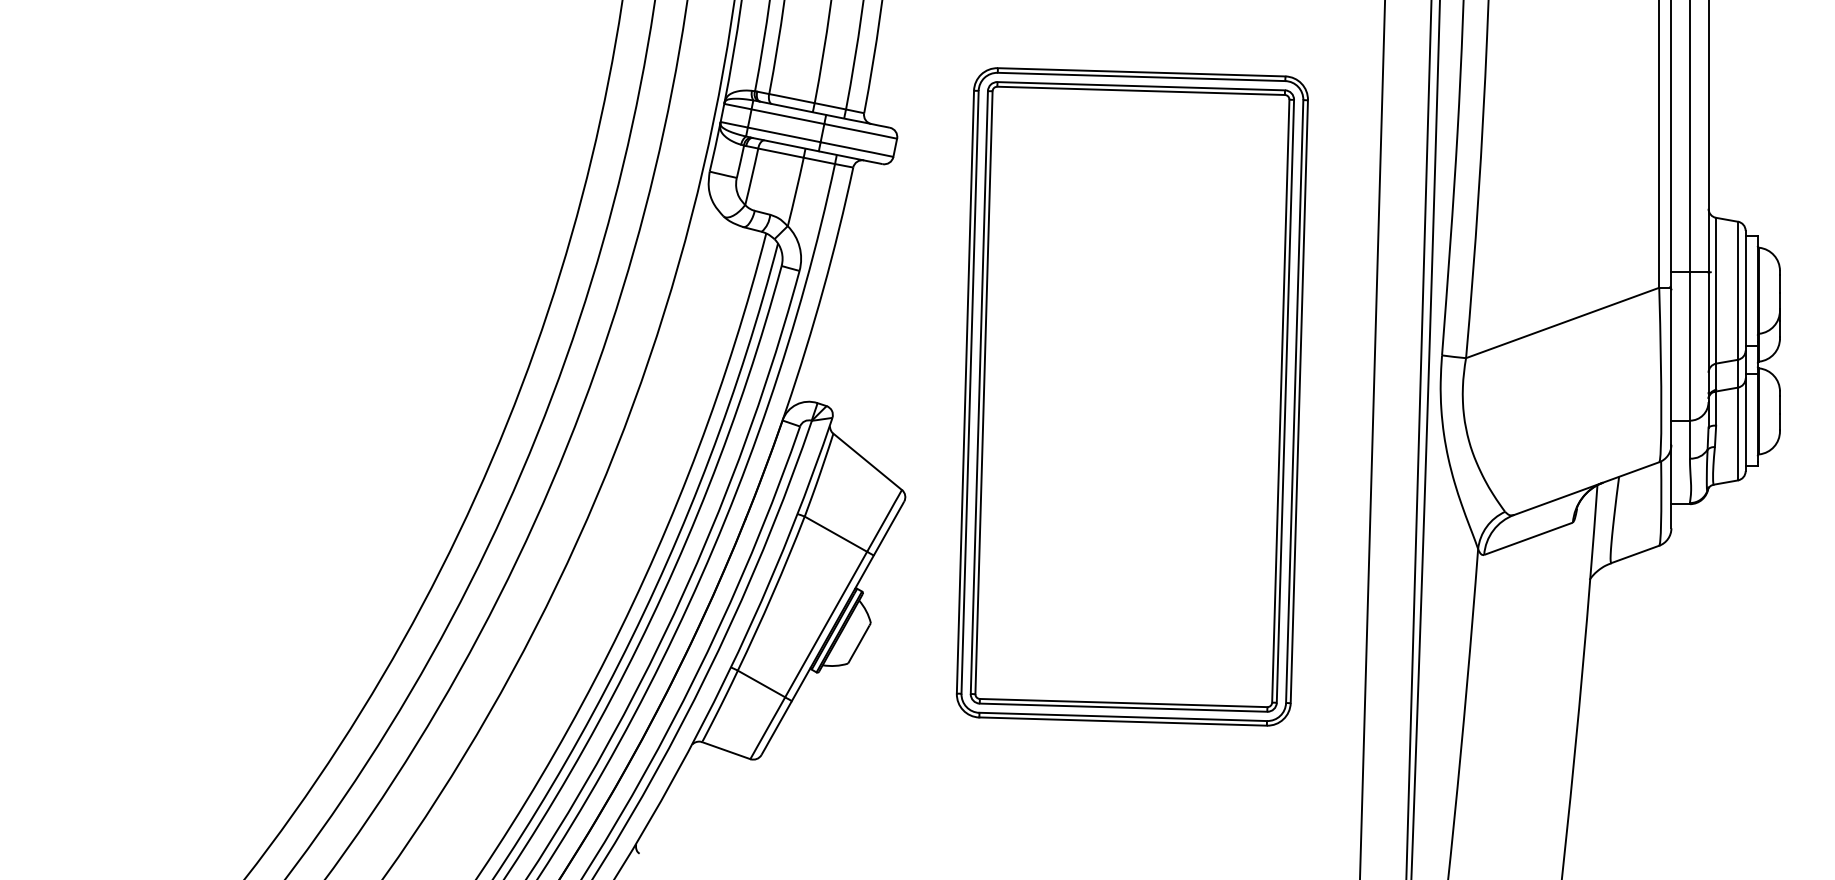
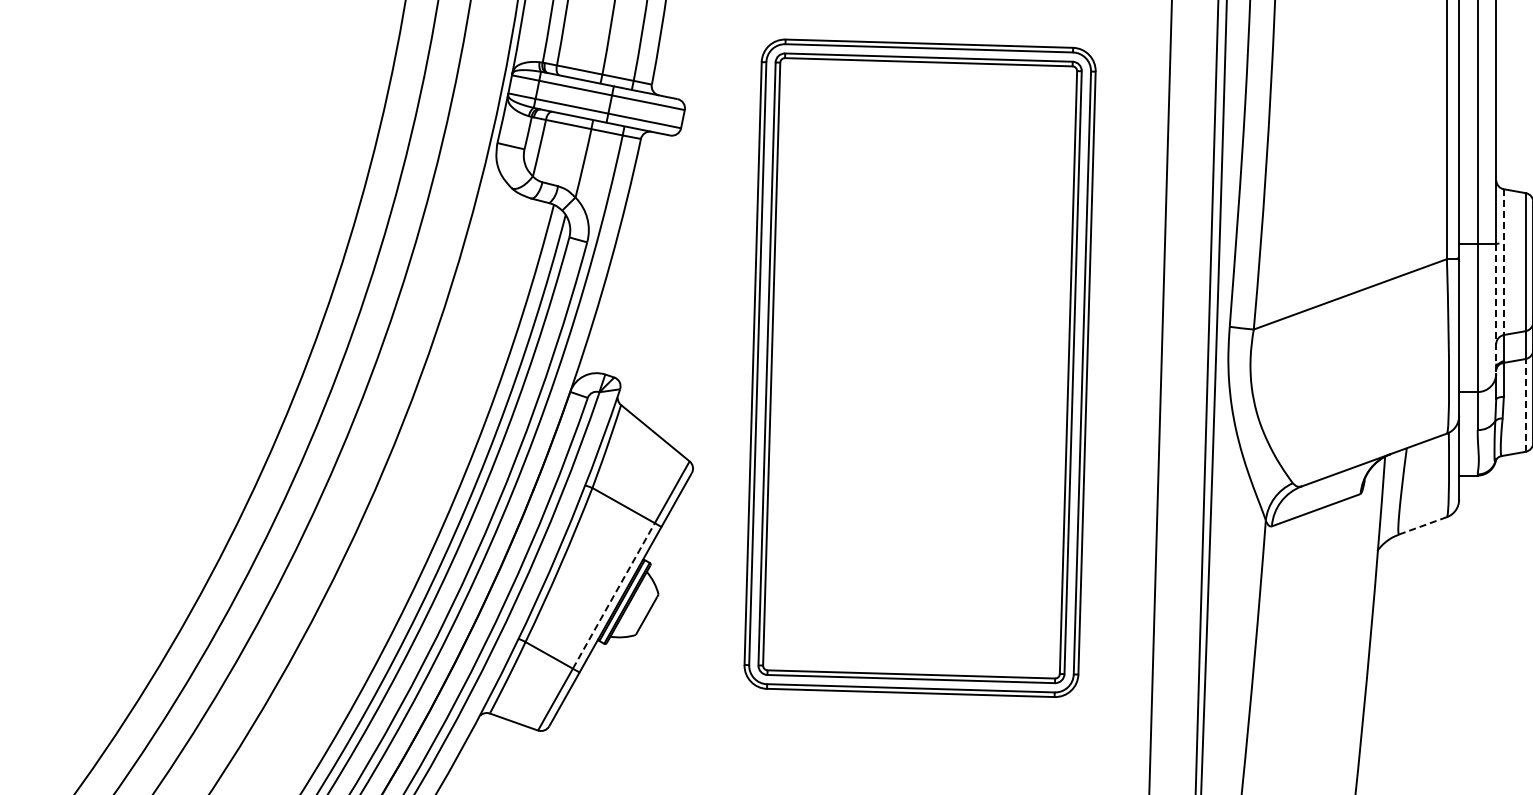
line: (1716, 290) -> (1504, 261), solid -> dashed
line: (1708, 337) -> (1496, 308), solid -> dashed
line: (1737, 433) -> (1525, 404), solid -> dashed
line: (1634, 554) -> (1422, 525), solid -> dashed
line: (826, 624) -> (614, 595), solid -> dashed

